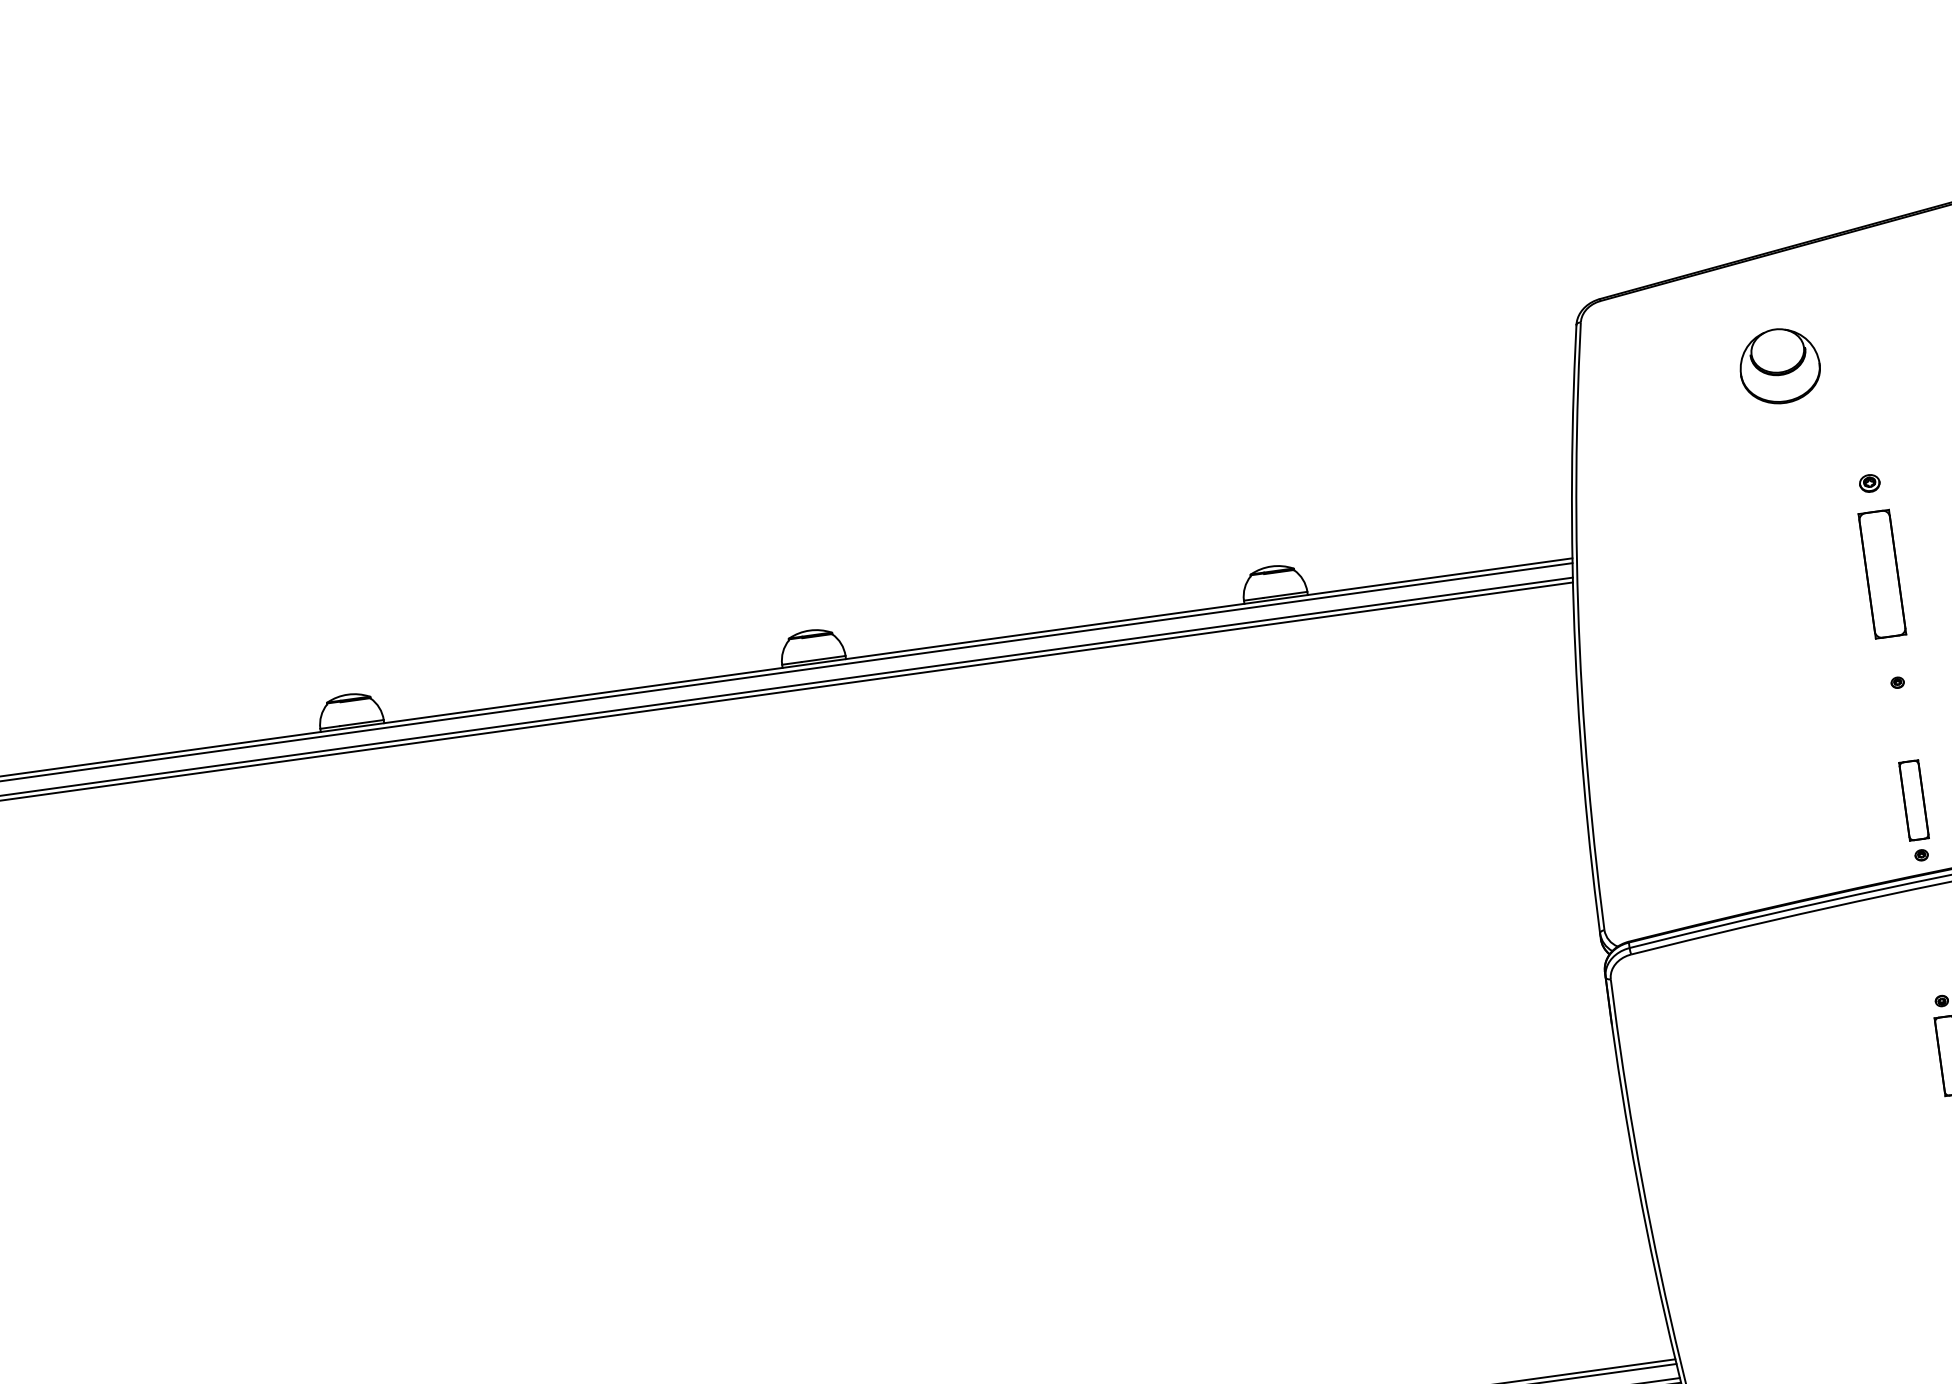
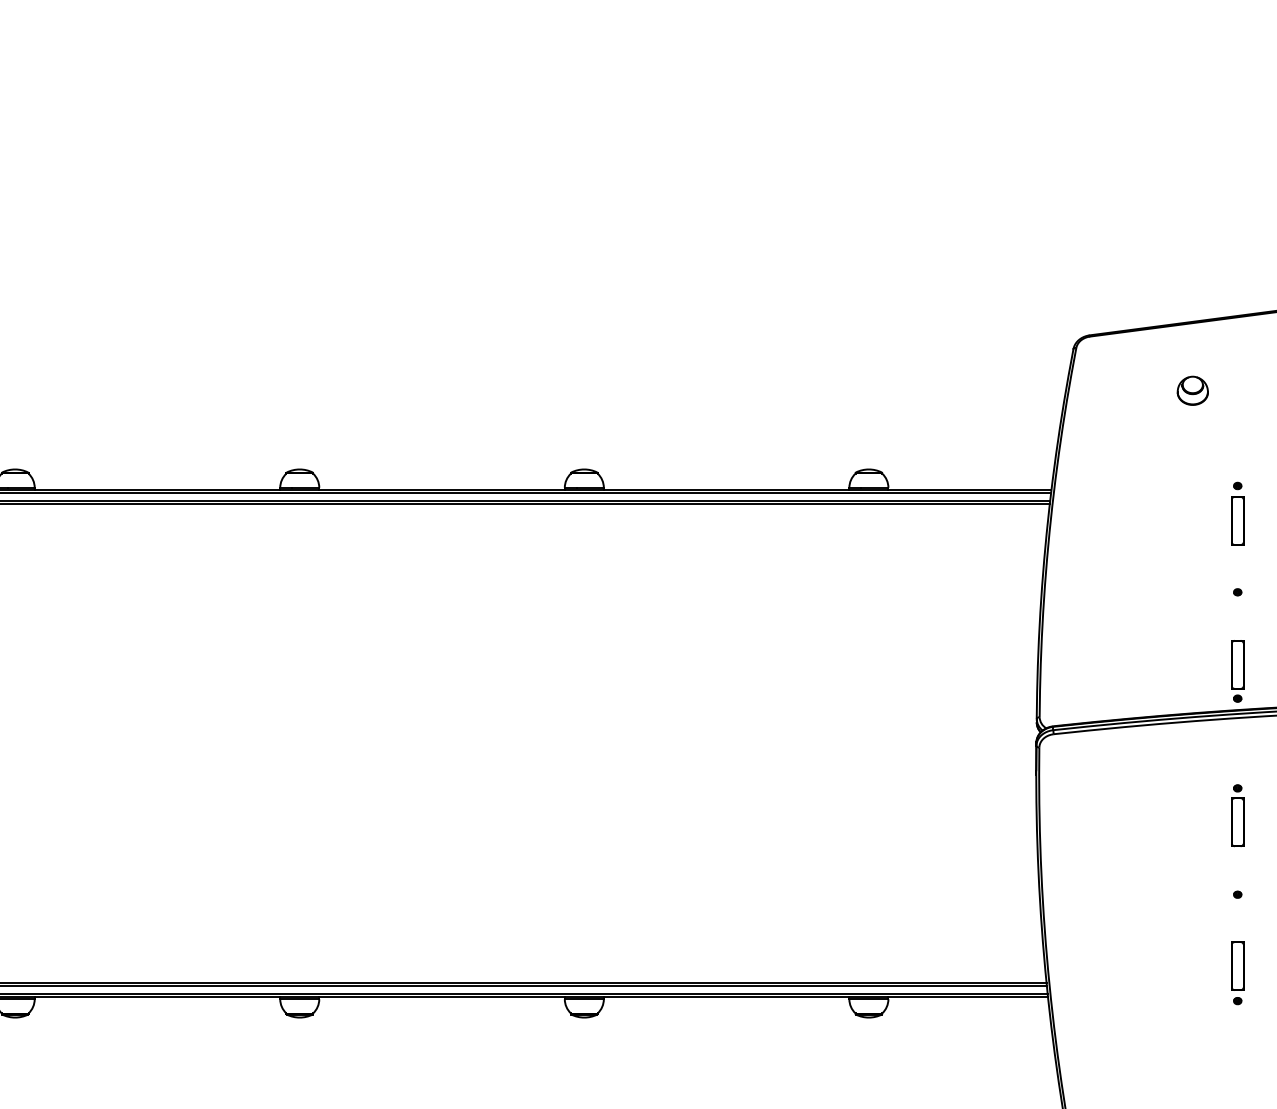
part: (1778, 365) -> (1192, 390), size x0.62
part: (1879, 554) -> (1237, 513), size x0.62

